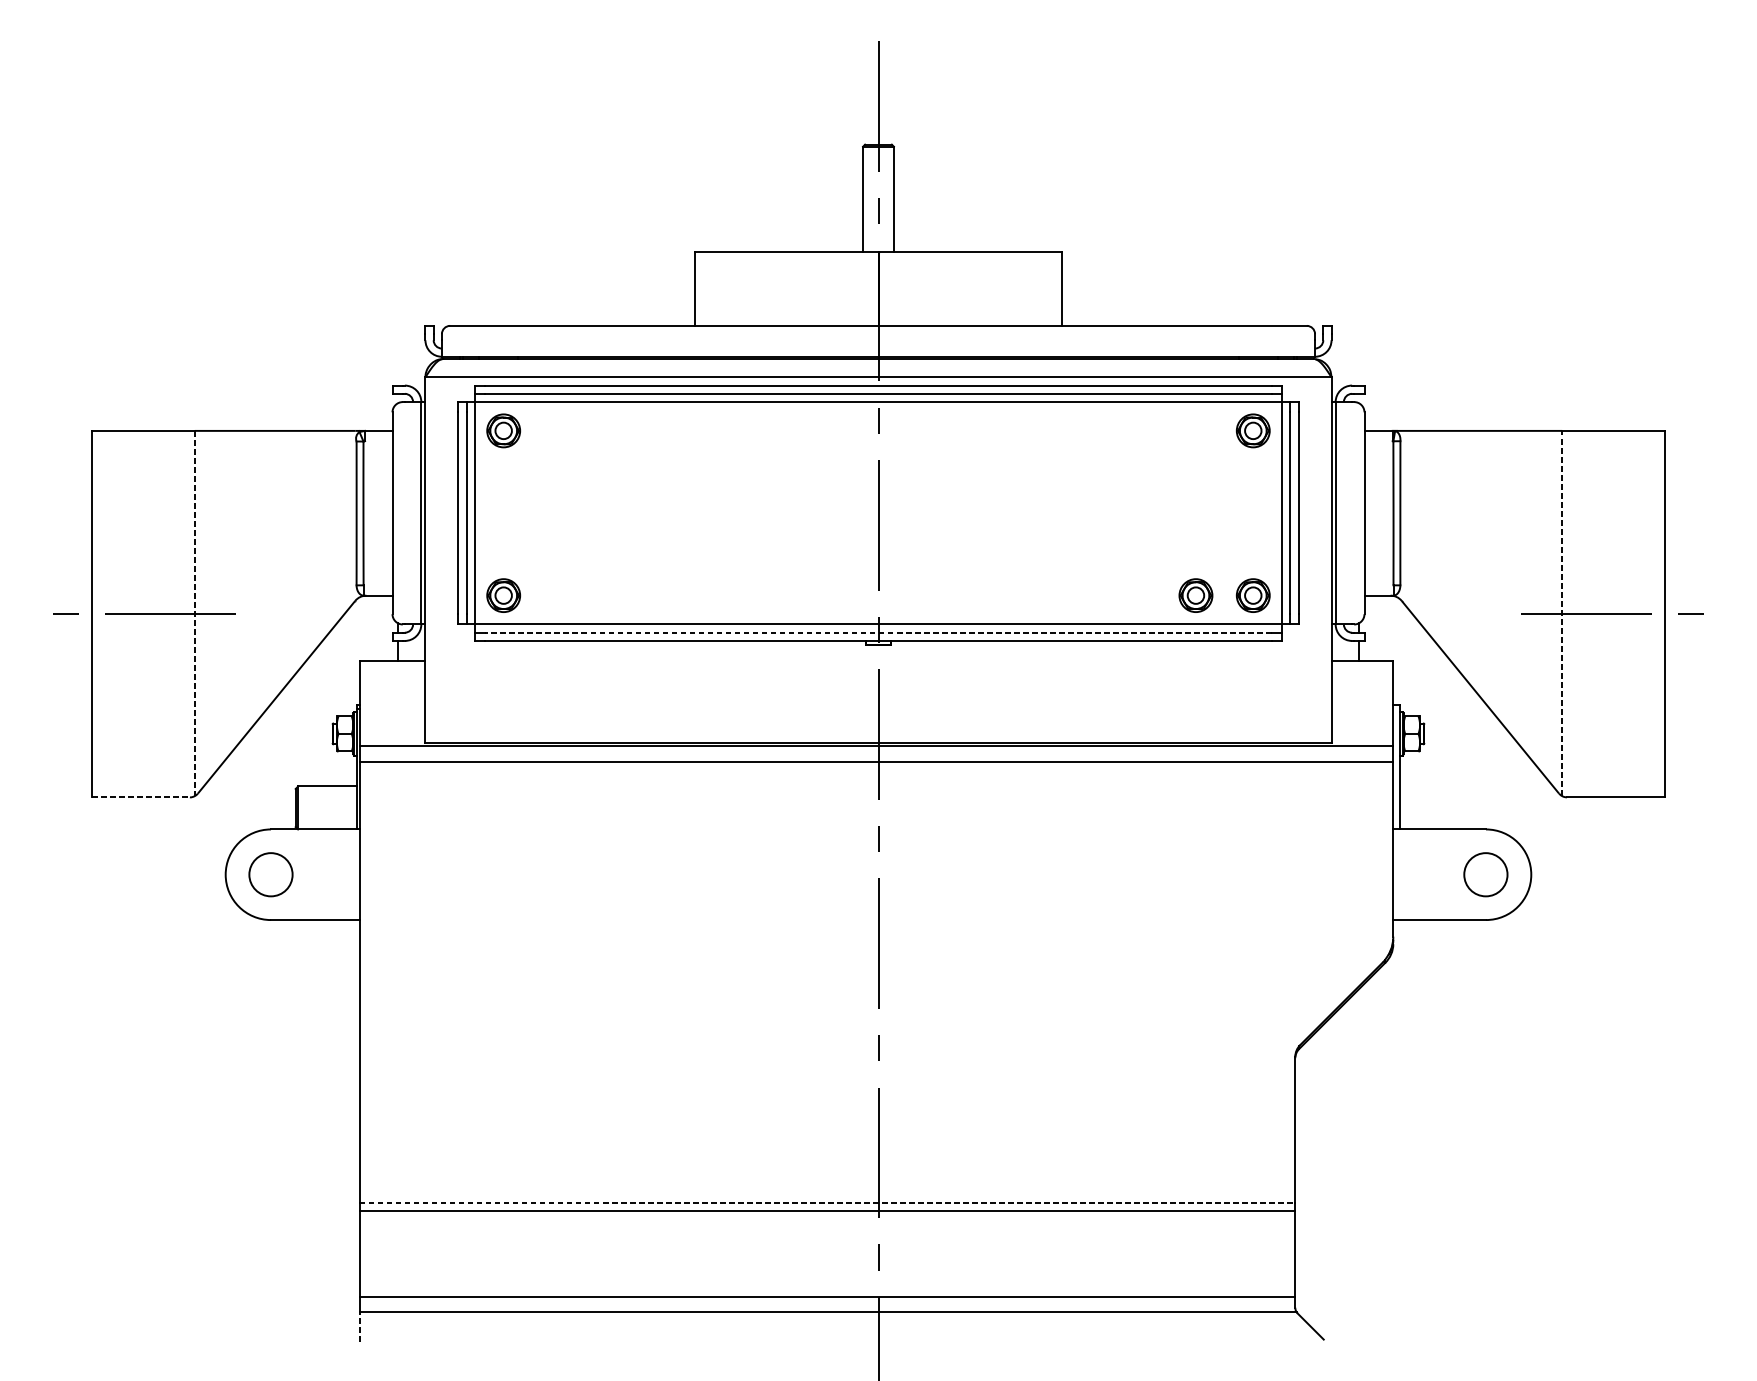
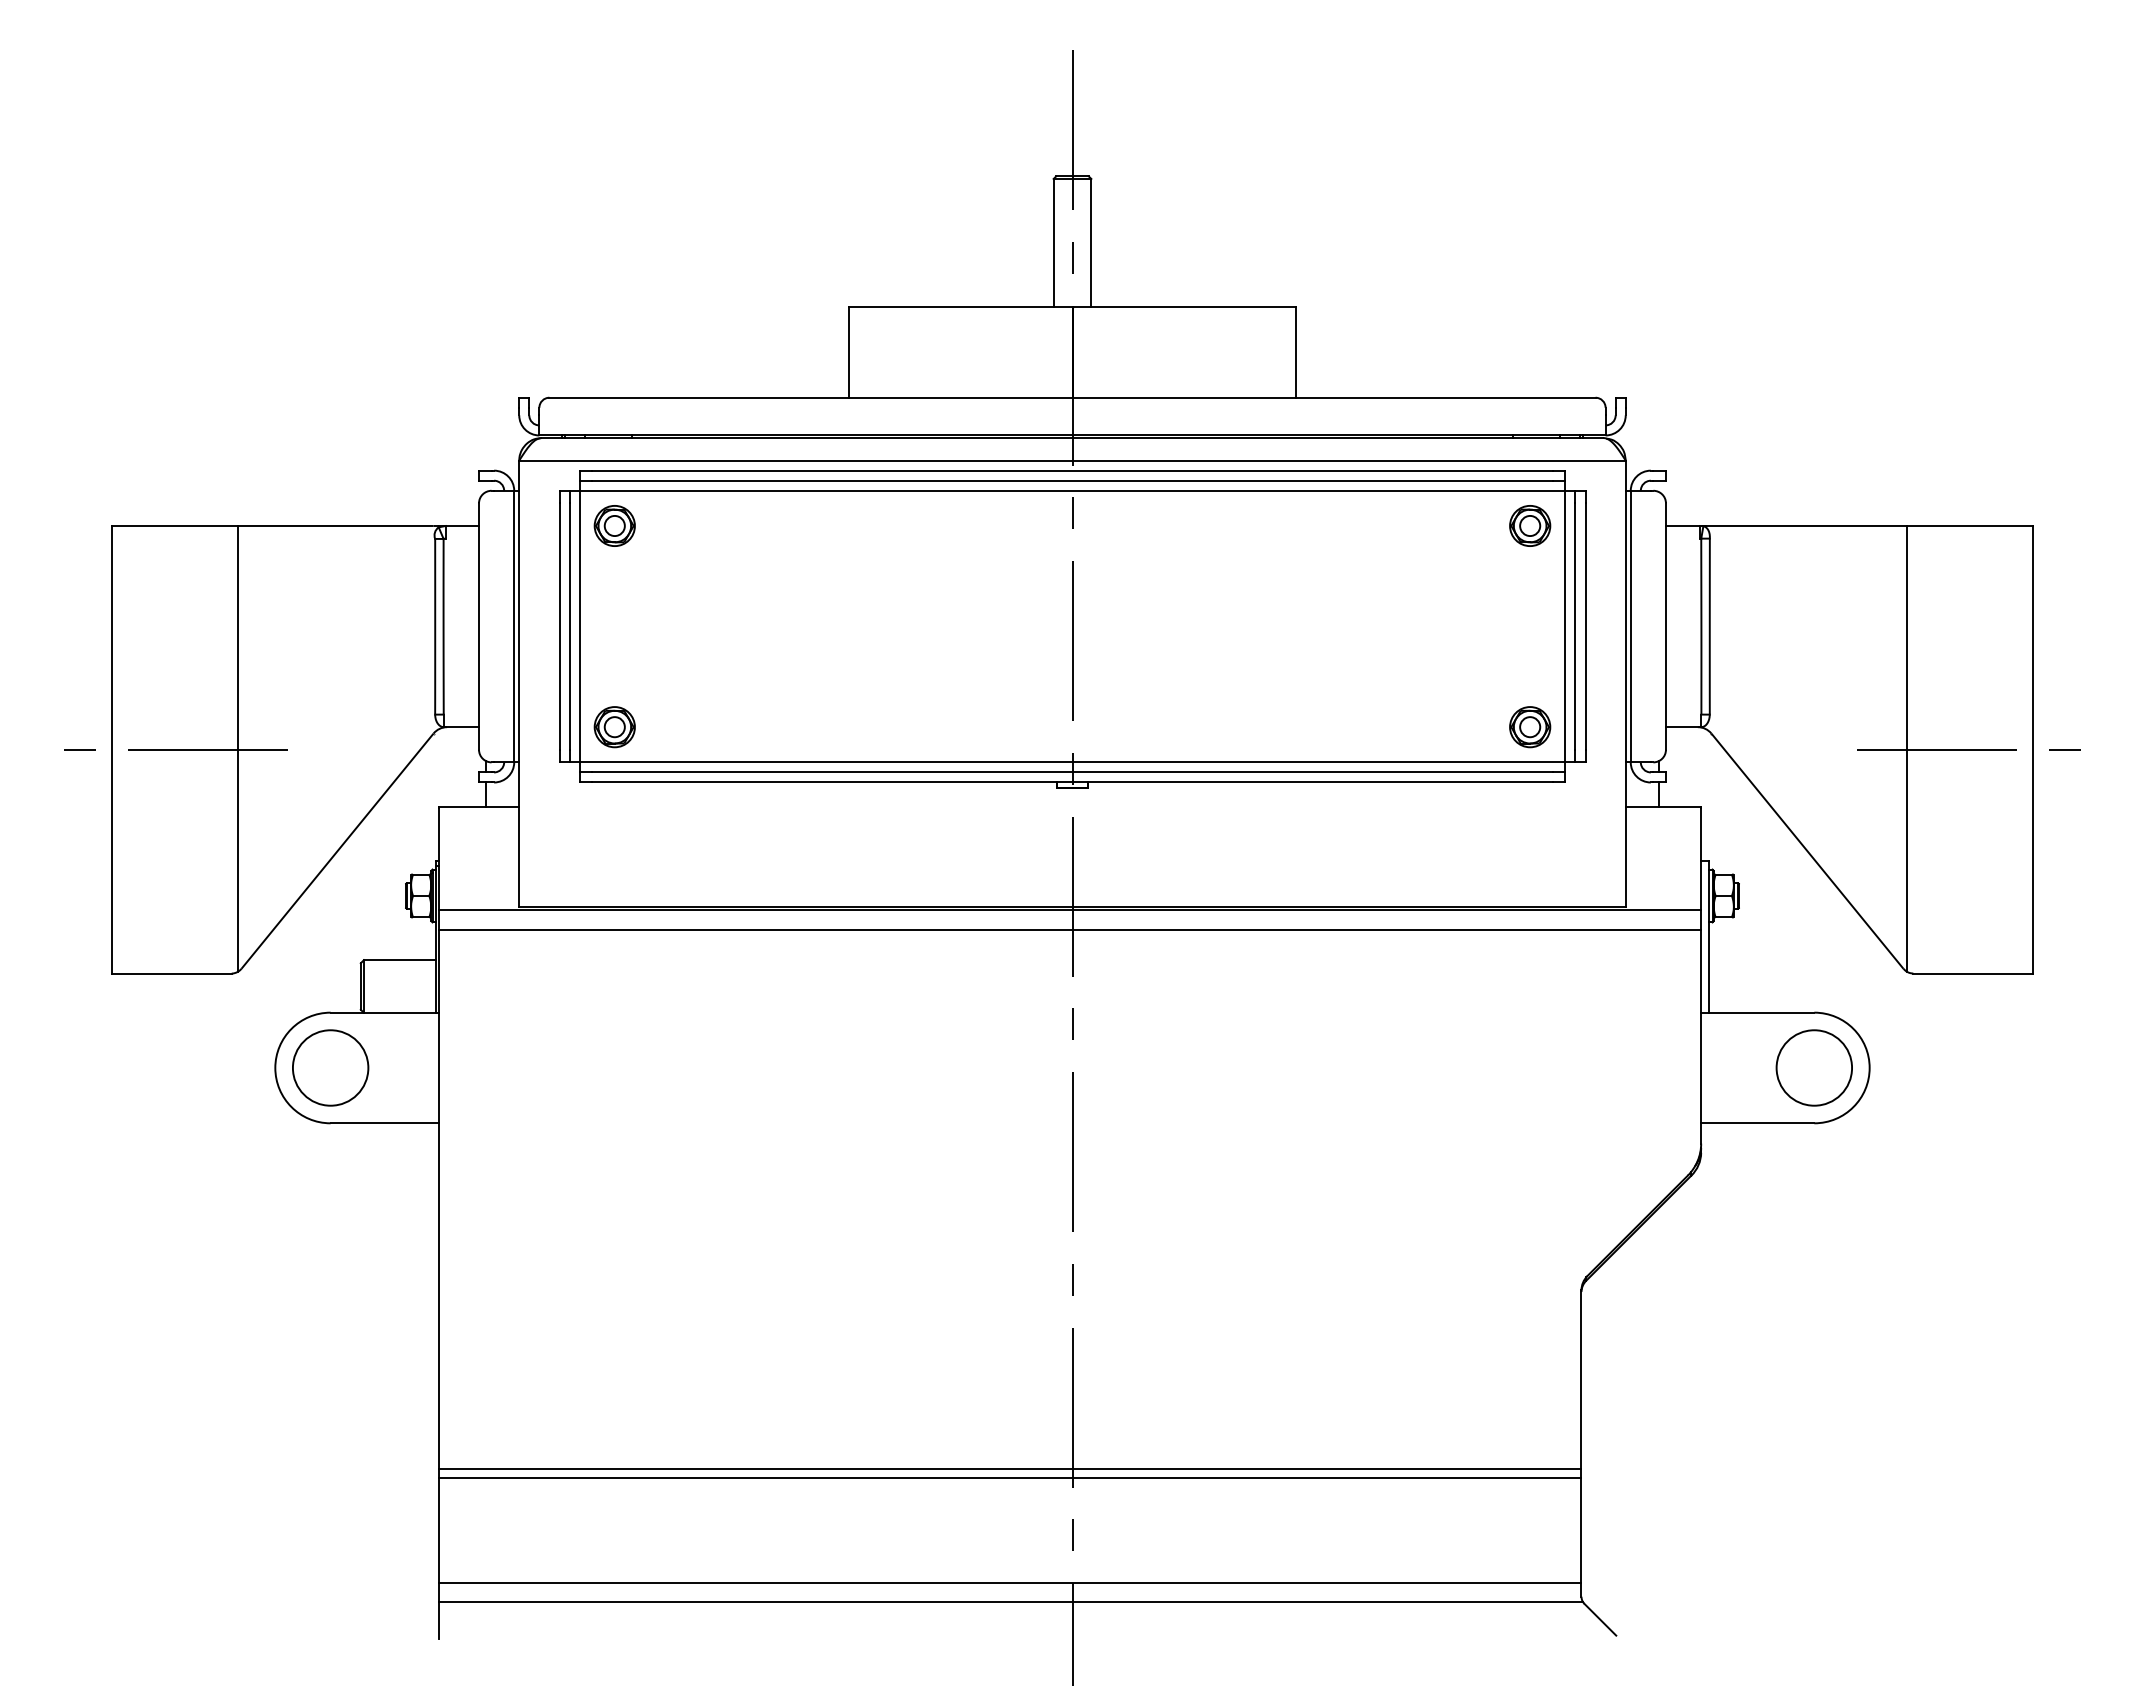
part: (1196, 595) -> (1460, 727), removed
line: (194, 613) -> (237, 748), dashed -> solid
line: (1562, 613) -> (1907, 748), dashed -> solid
line: (878, 632) -> (1072, 772), dashed -> solid
line: (140, 797) -> (171, 973), dashed -> solid
circle: (270, 874) -> (330, 1067), size x1.43
circle: (1485, 874) -> (1813, 1067), size x1.43
line: (827, 1202) -> (1010, 1468), dashed -> solid
line: (359, 1327) -> (438, 1620), dashed -> solid

